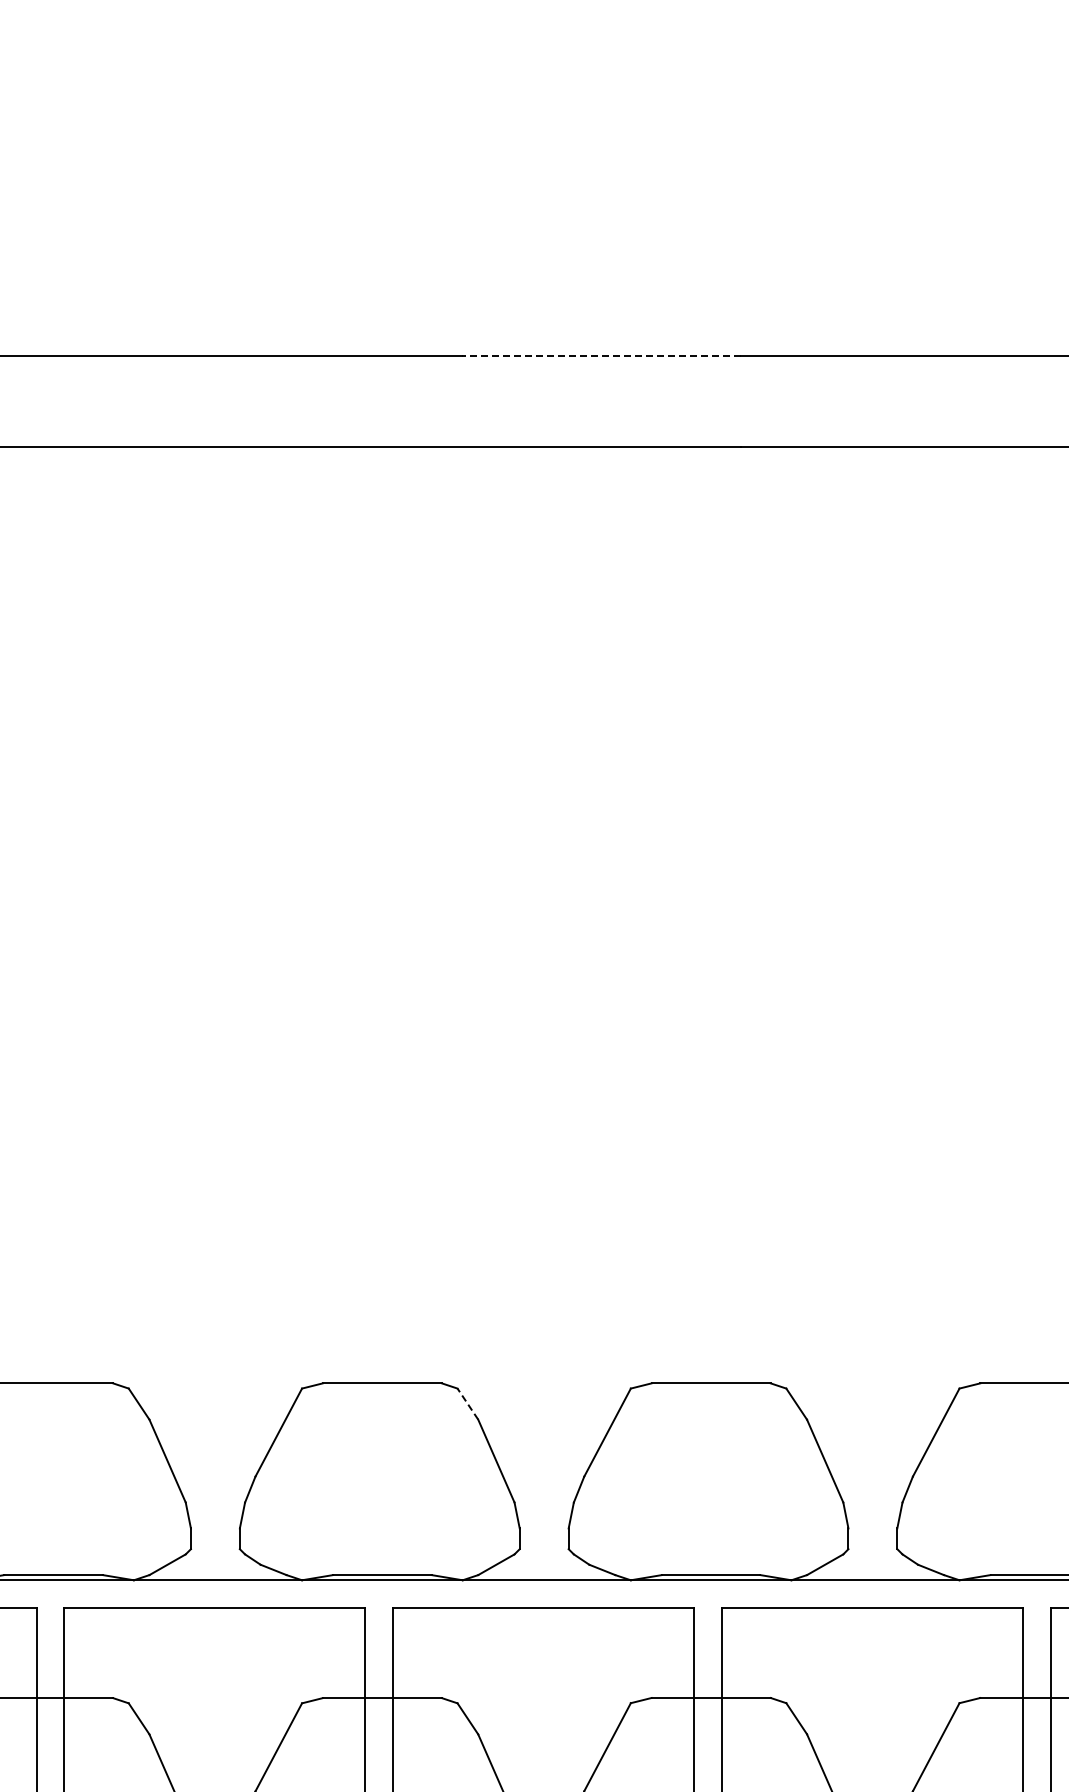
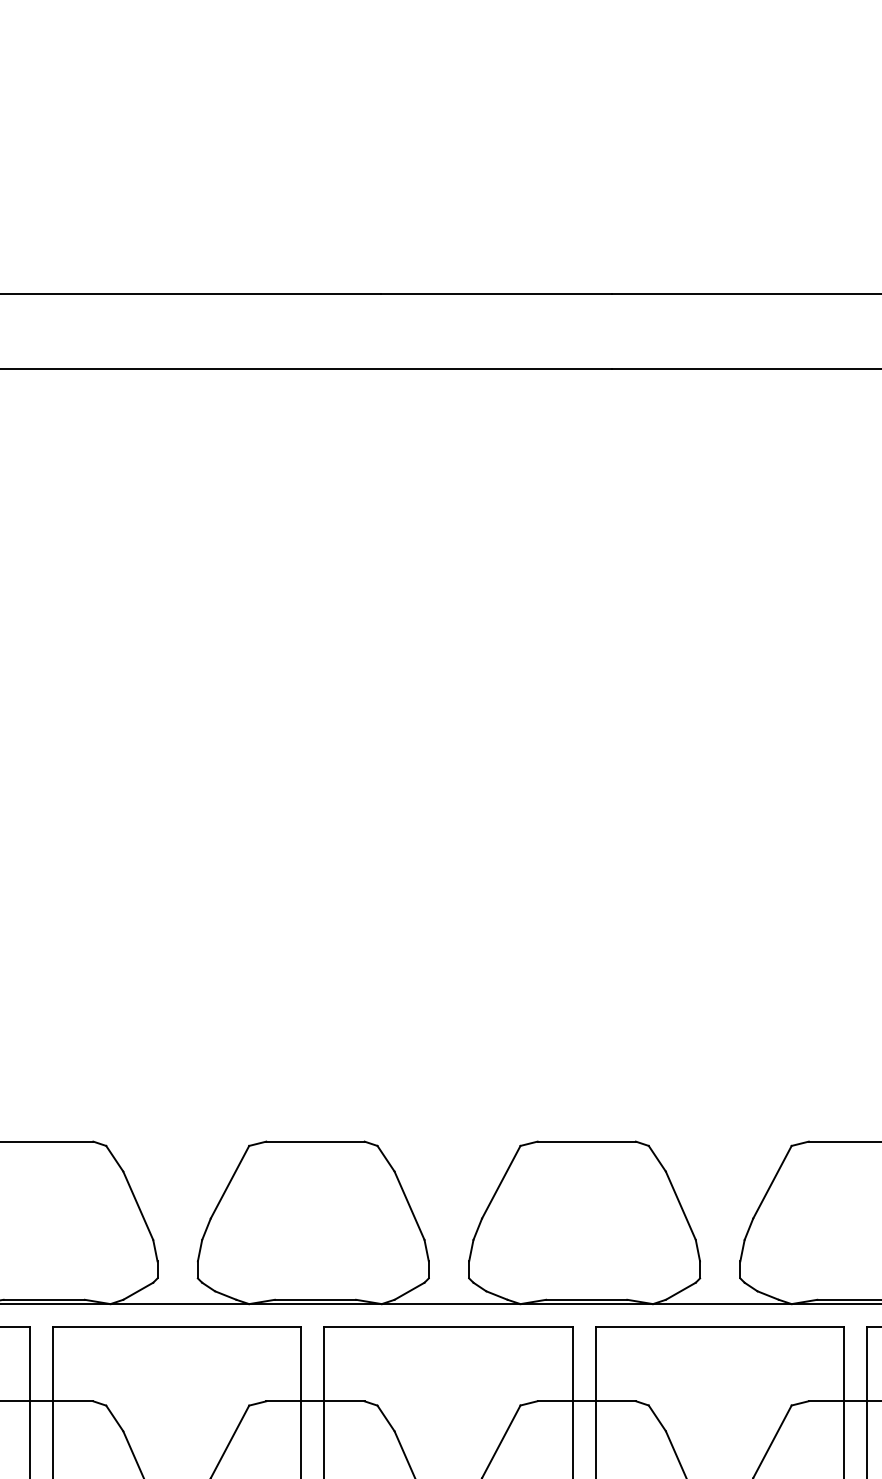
line: (601, 356) -> (496, 294), dashed -> solid
line: (467, 1404) -> (385, 1159), dashed -> solid

